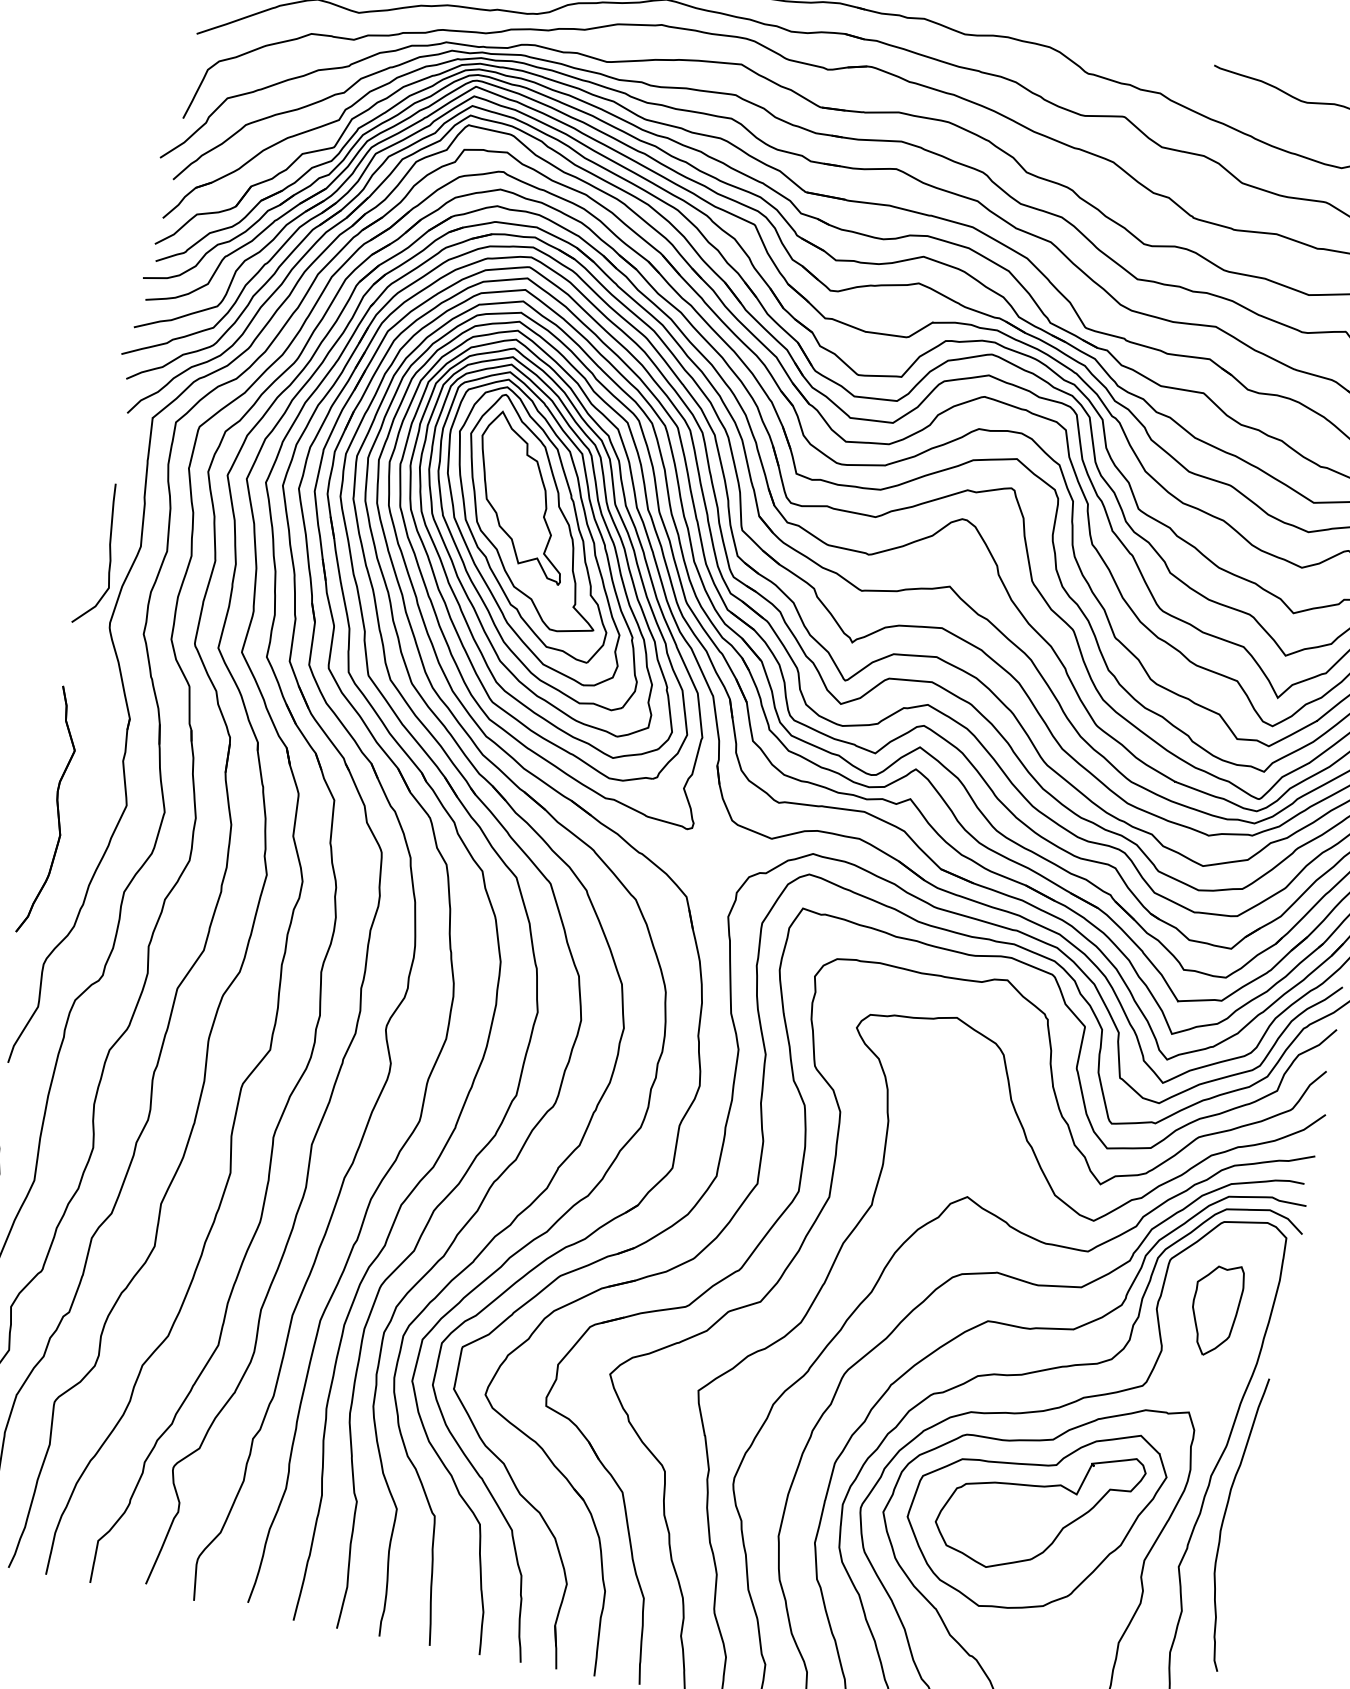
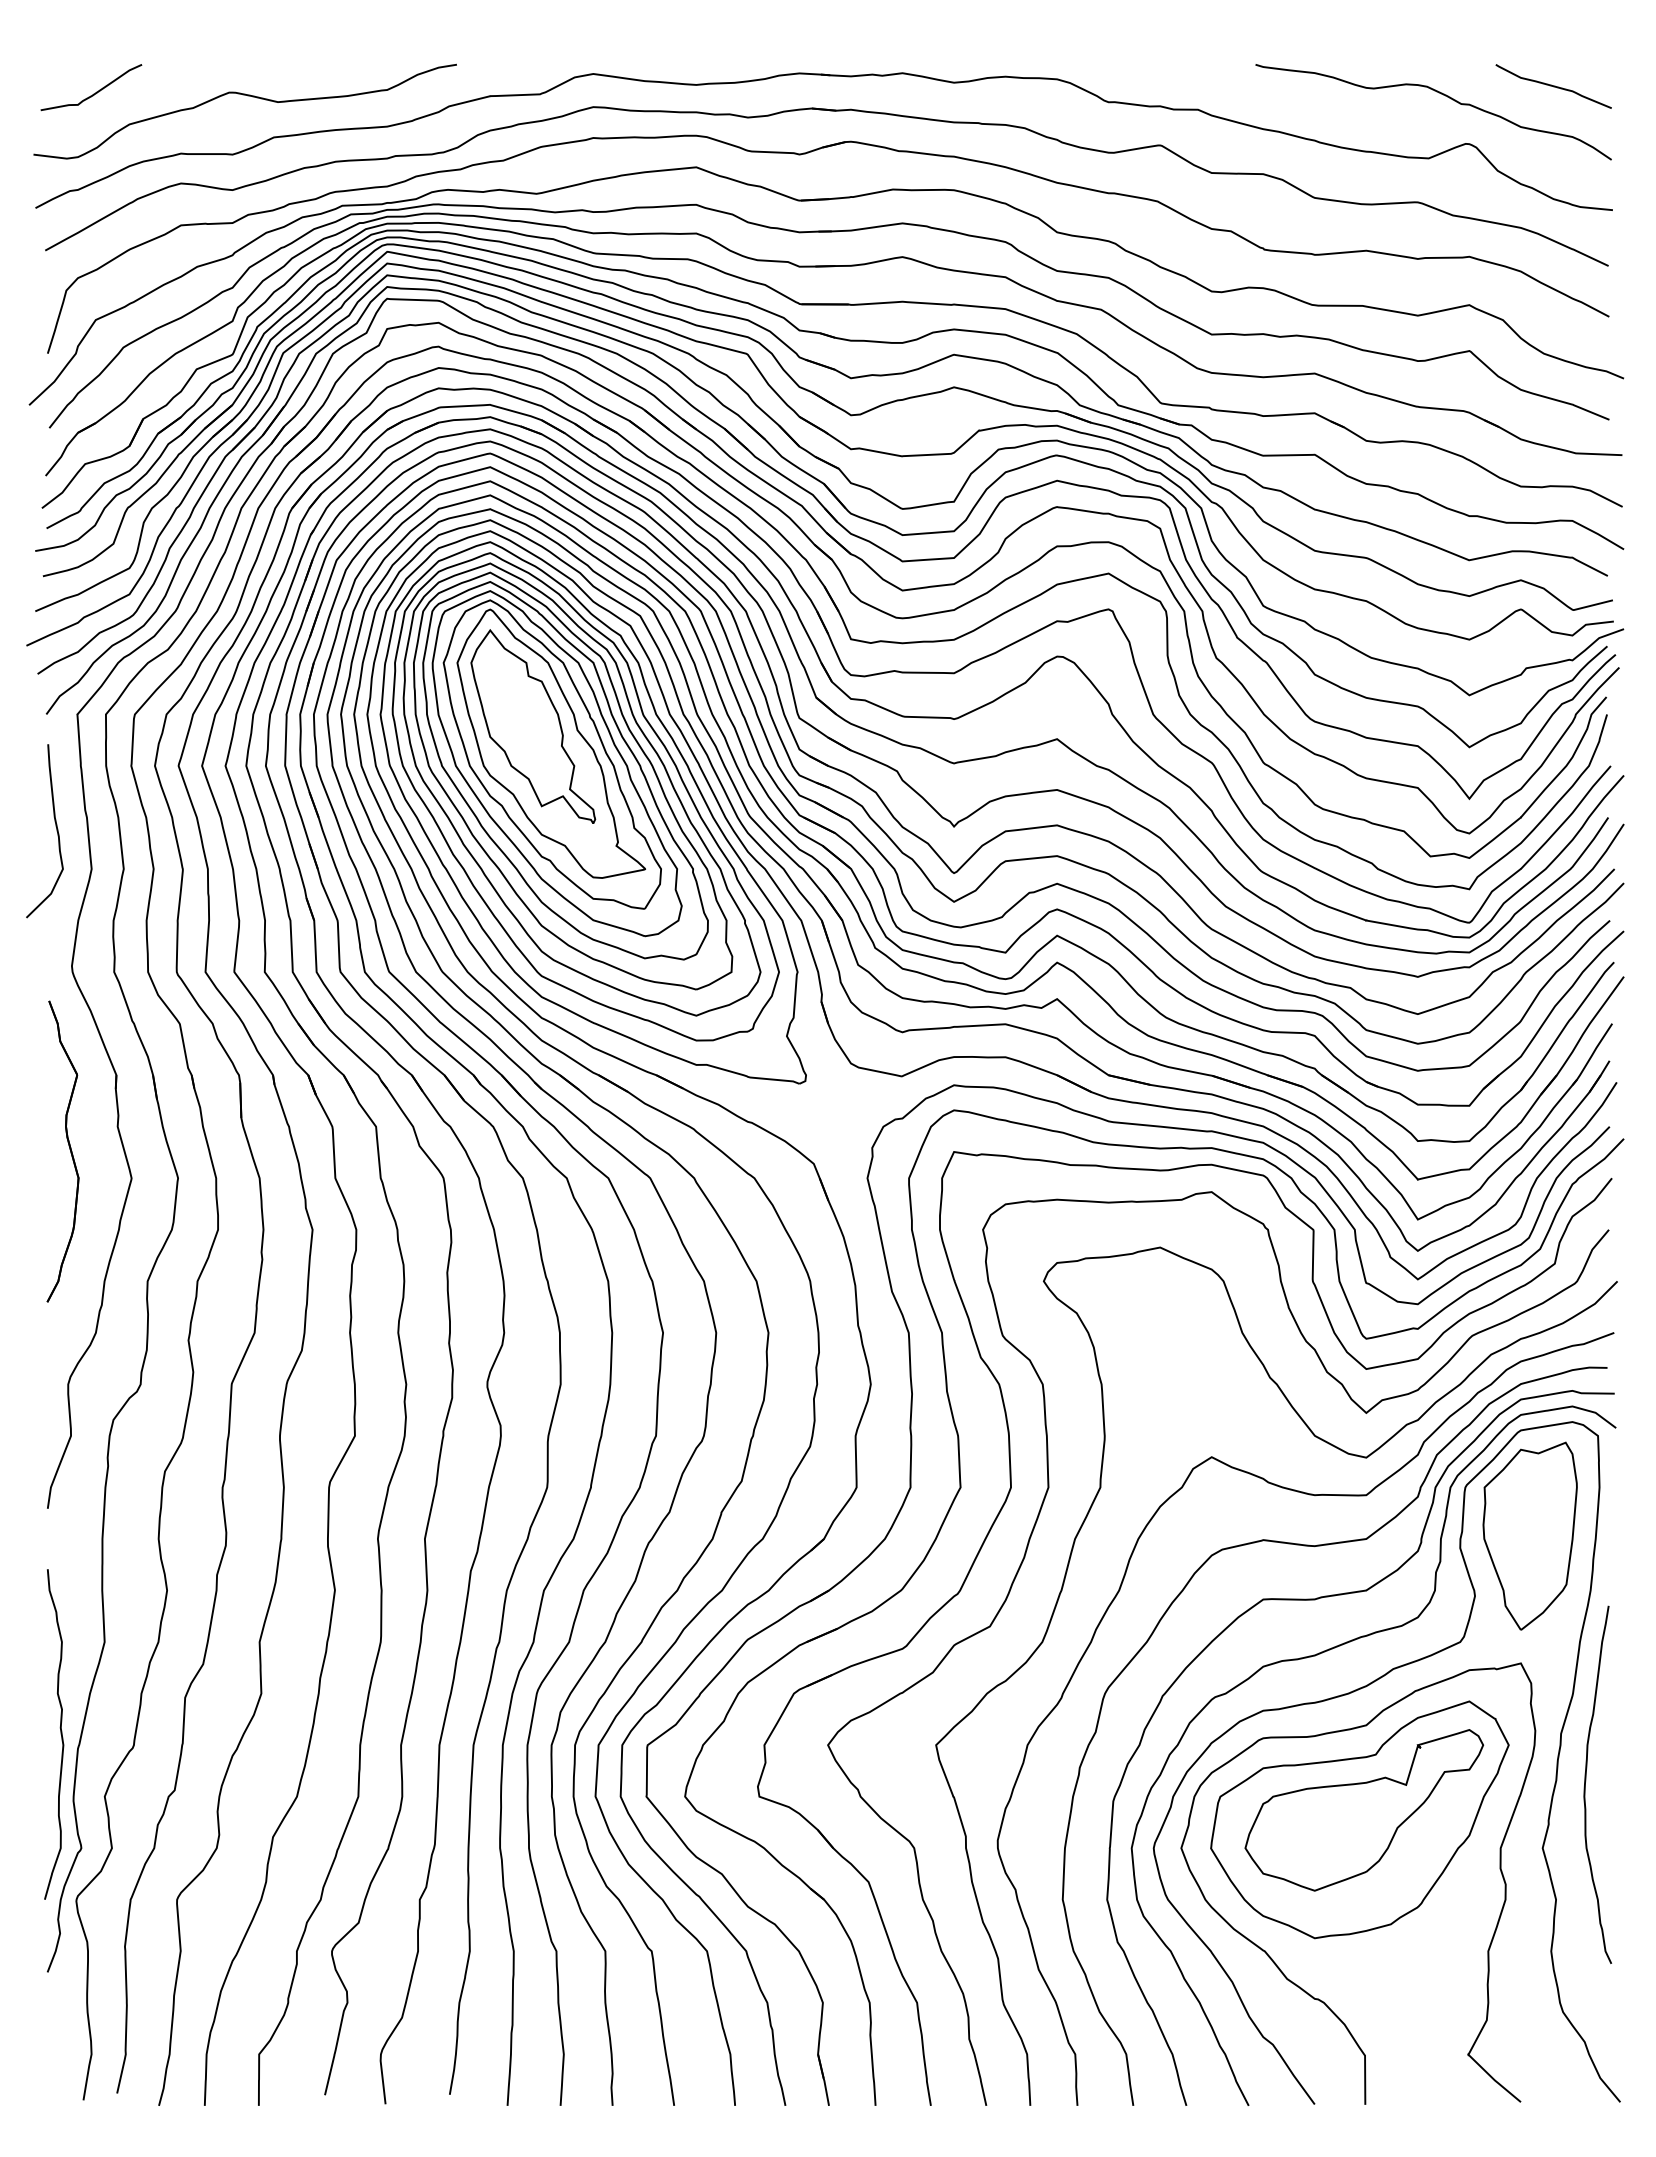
curve: (109, 556) -> (56, 831), moved
part: (57, 810) -> (69, 1149), moved
part: (1215, 1309) -> (1529, 1535), size x1.67

